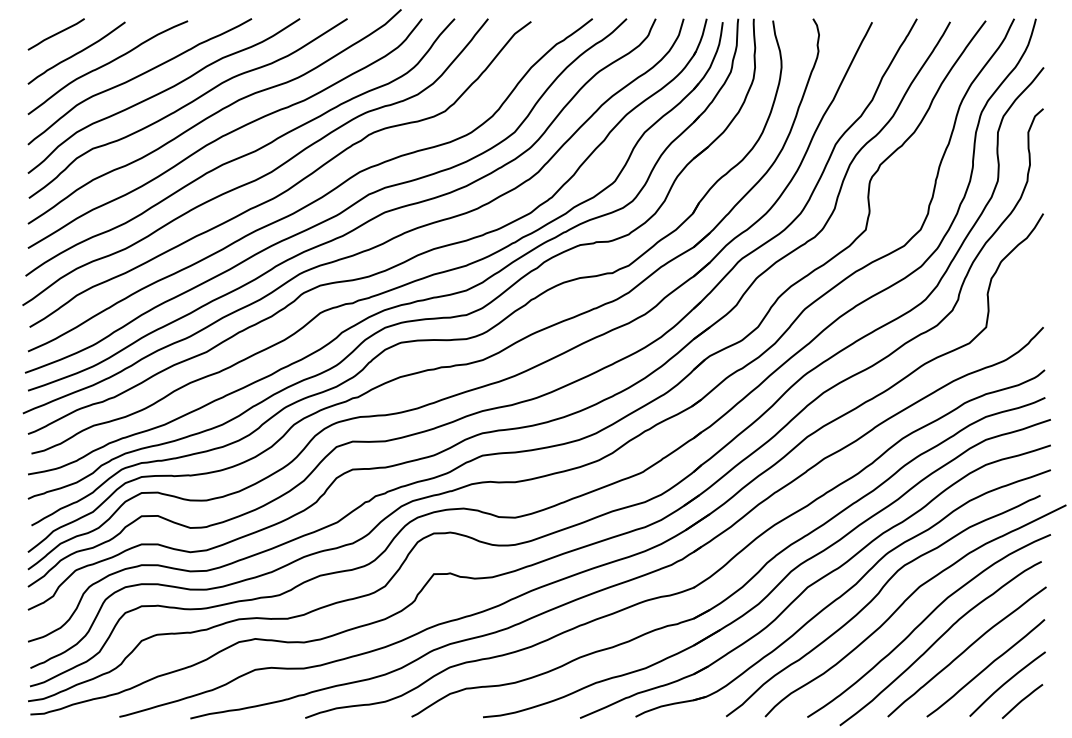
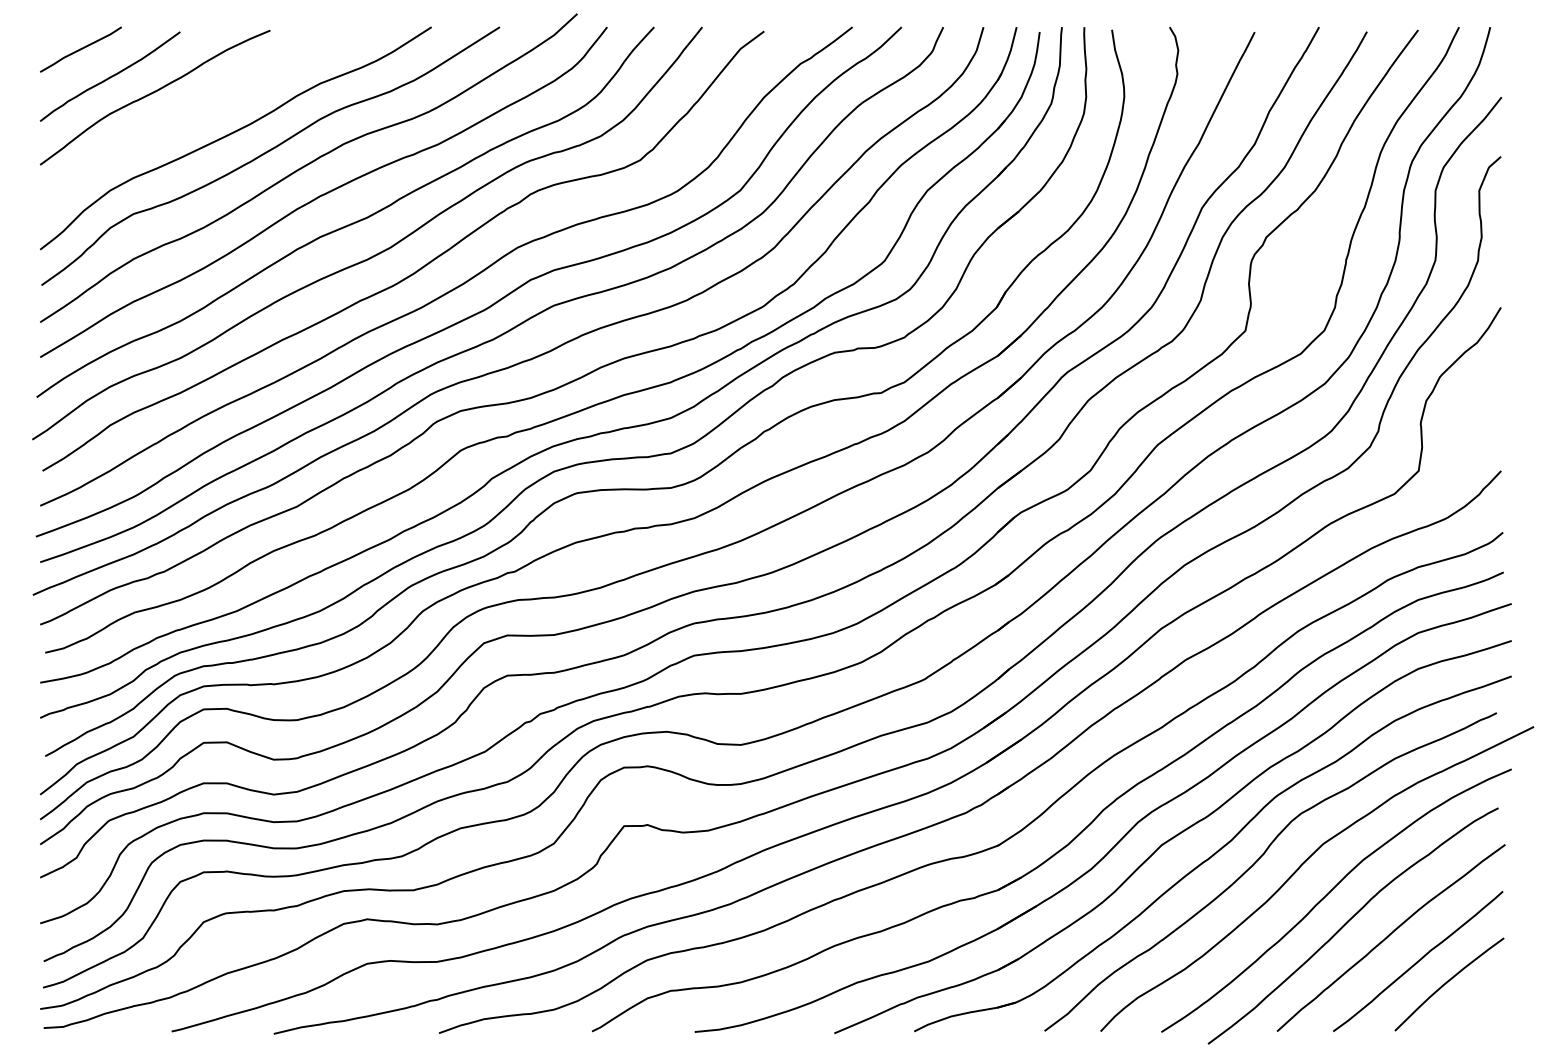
curve: (138, 77) -> (199, 111), removed
curve: (1022, 701) -> (1470, 1009), removed

